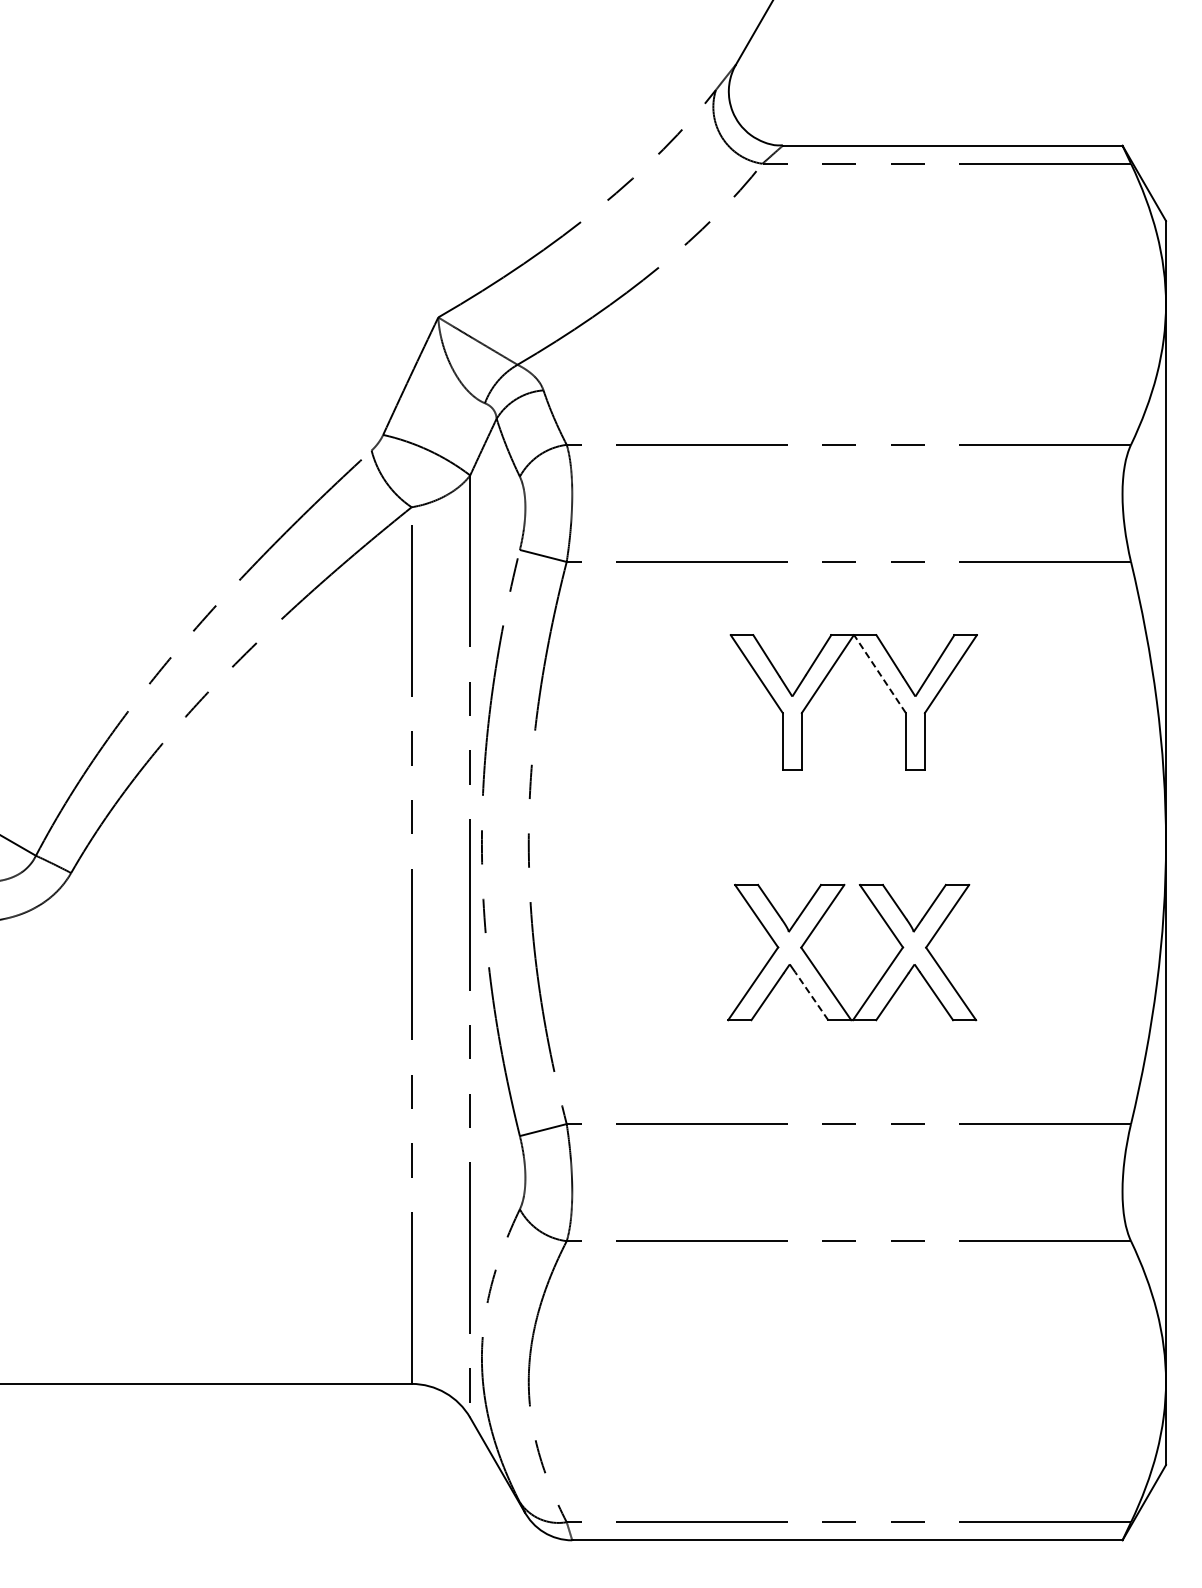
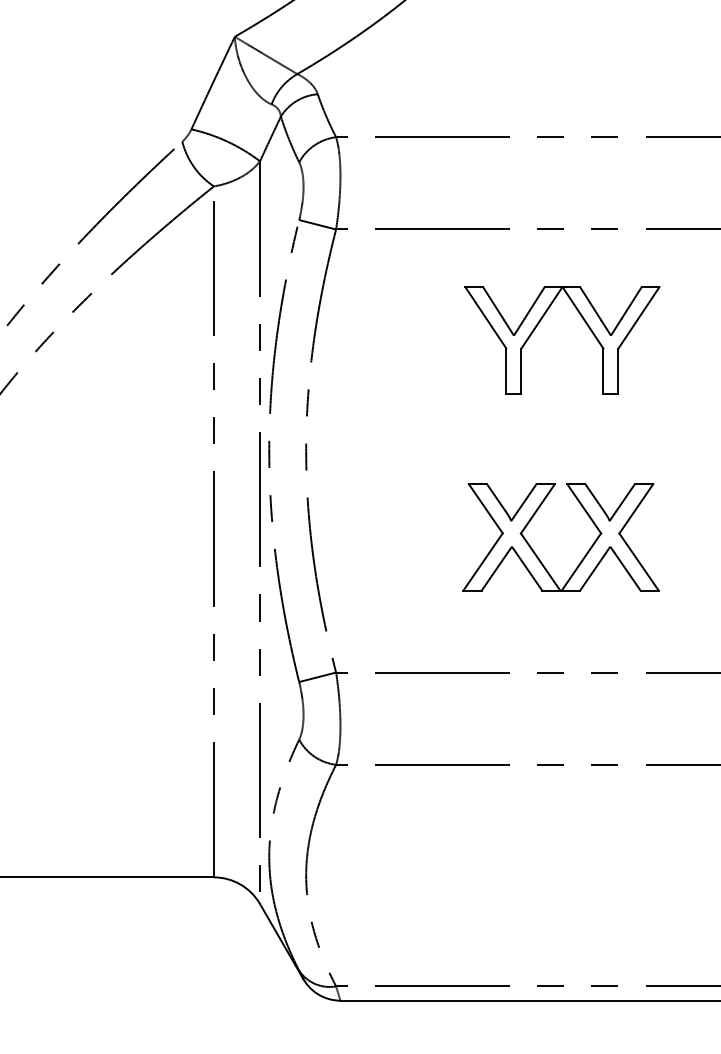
line: (880, 674) -> (583, 318), dashed -> solid
line: (811, 995) -> (529, 571), dashed -> solid

